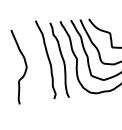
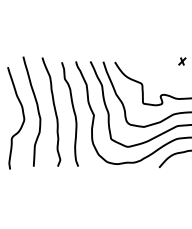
curve: (35, 60) -> (37, 111), added

